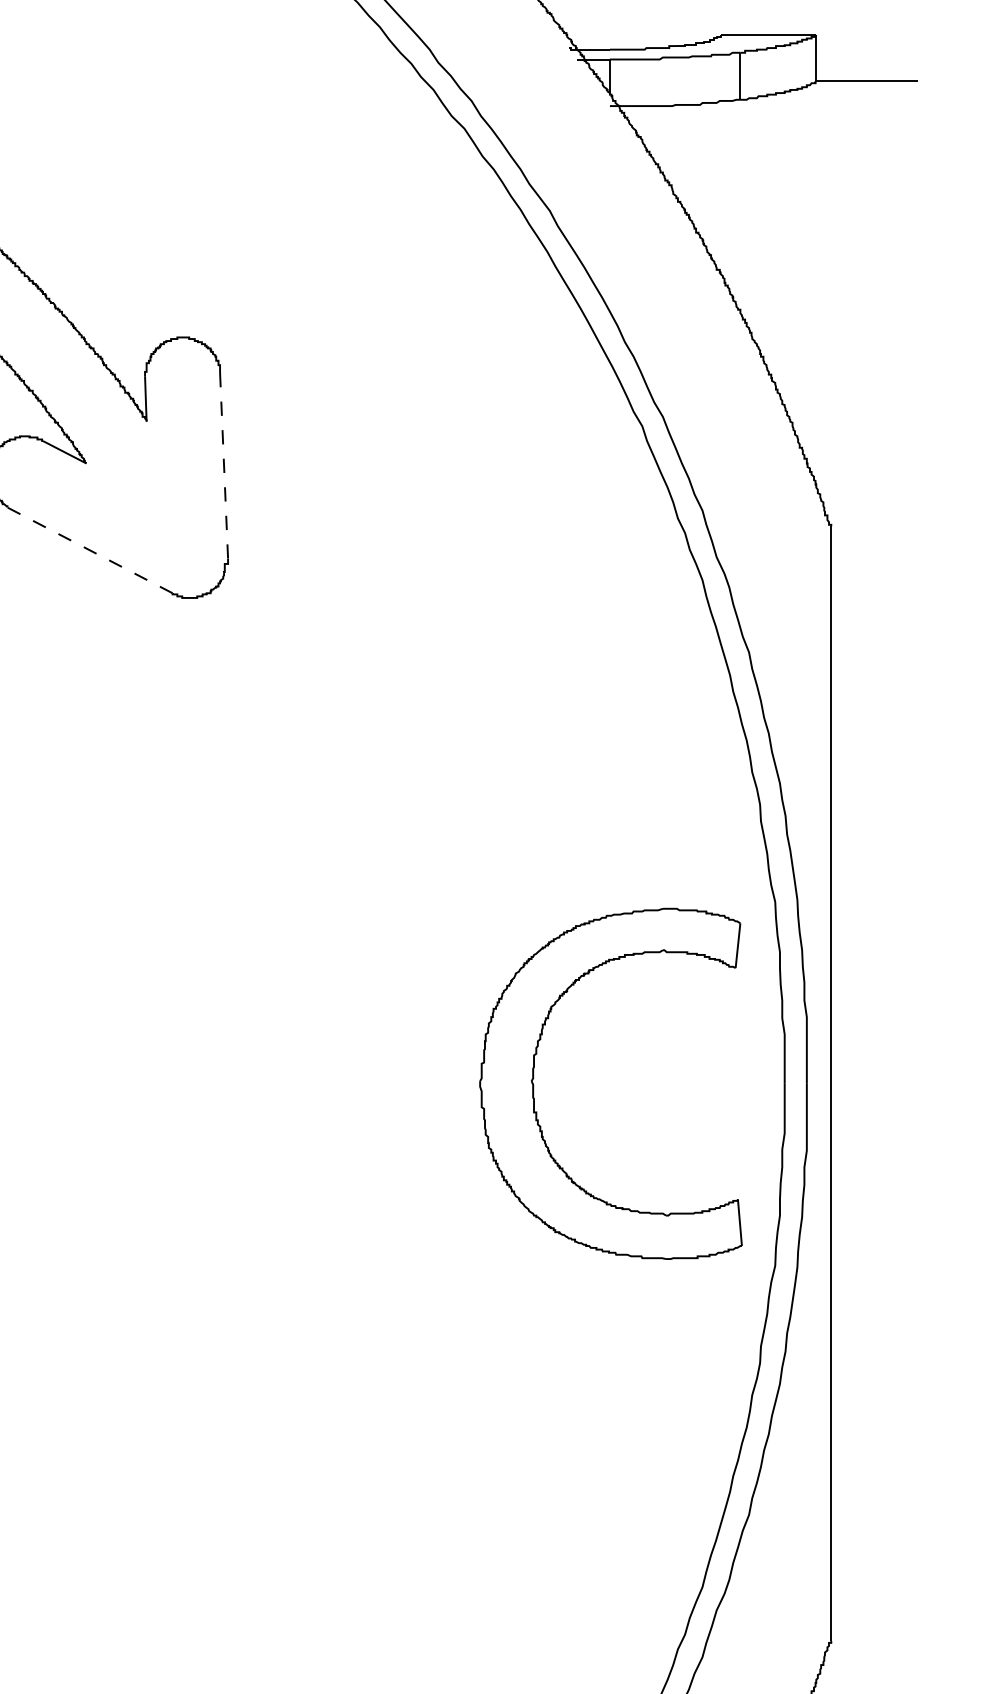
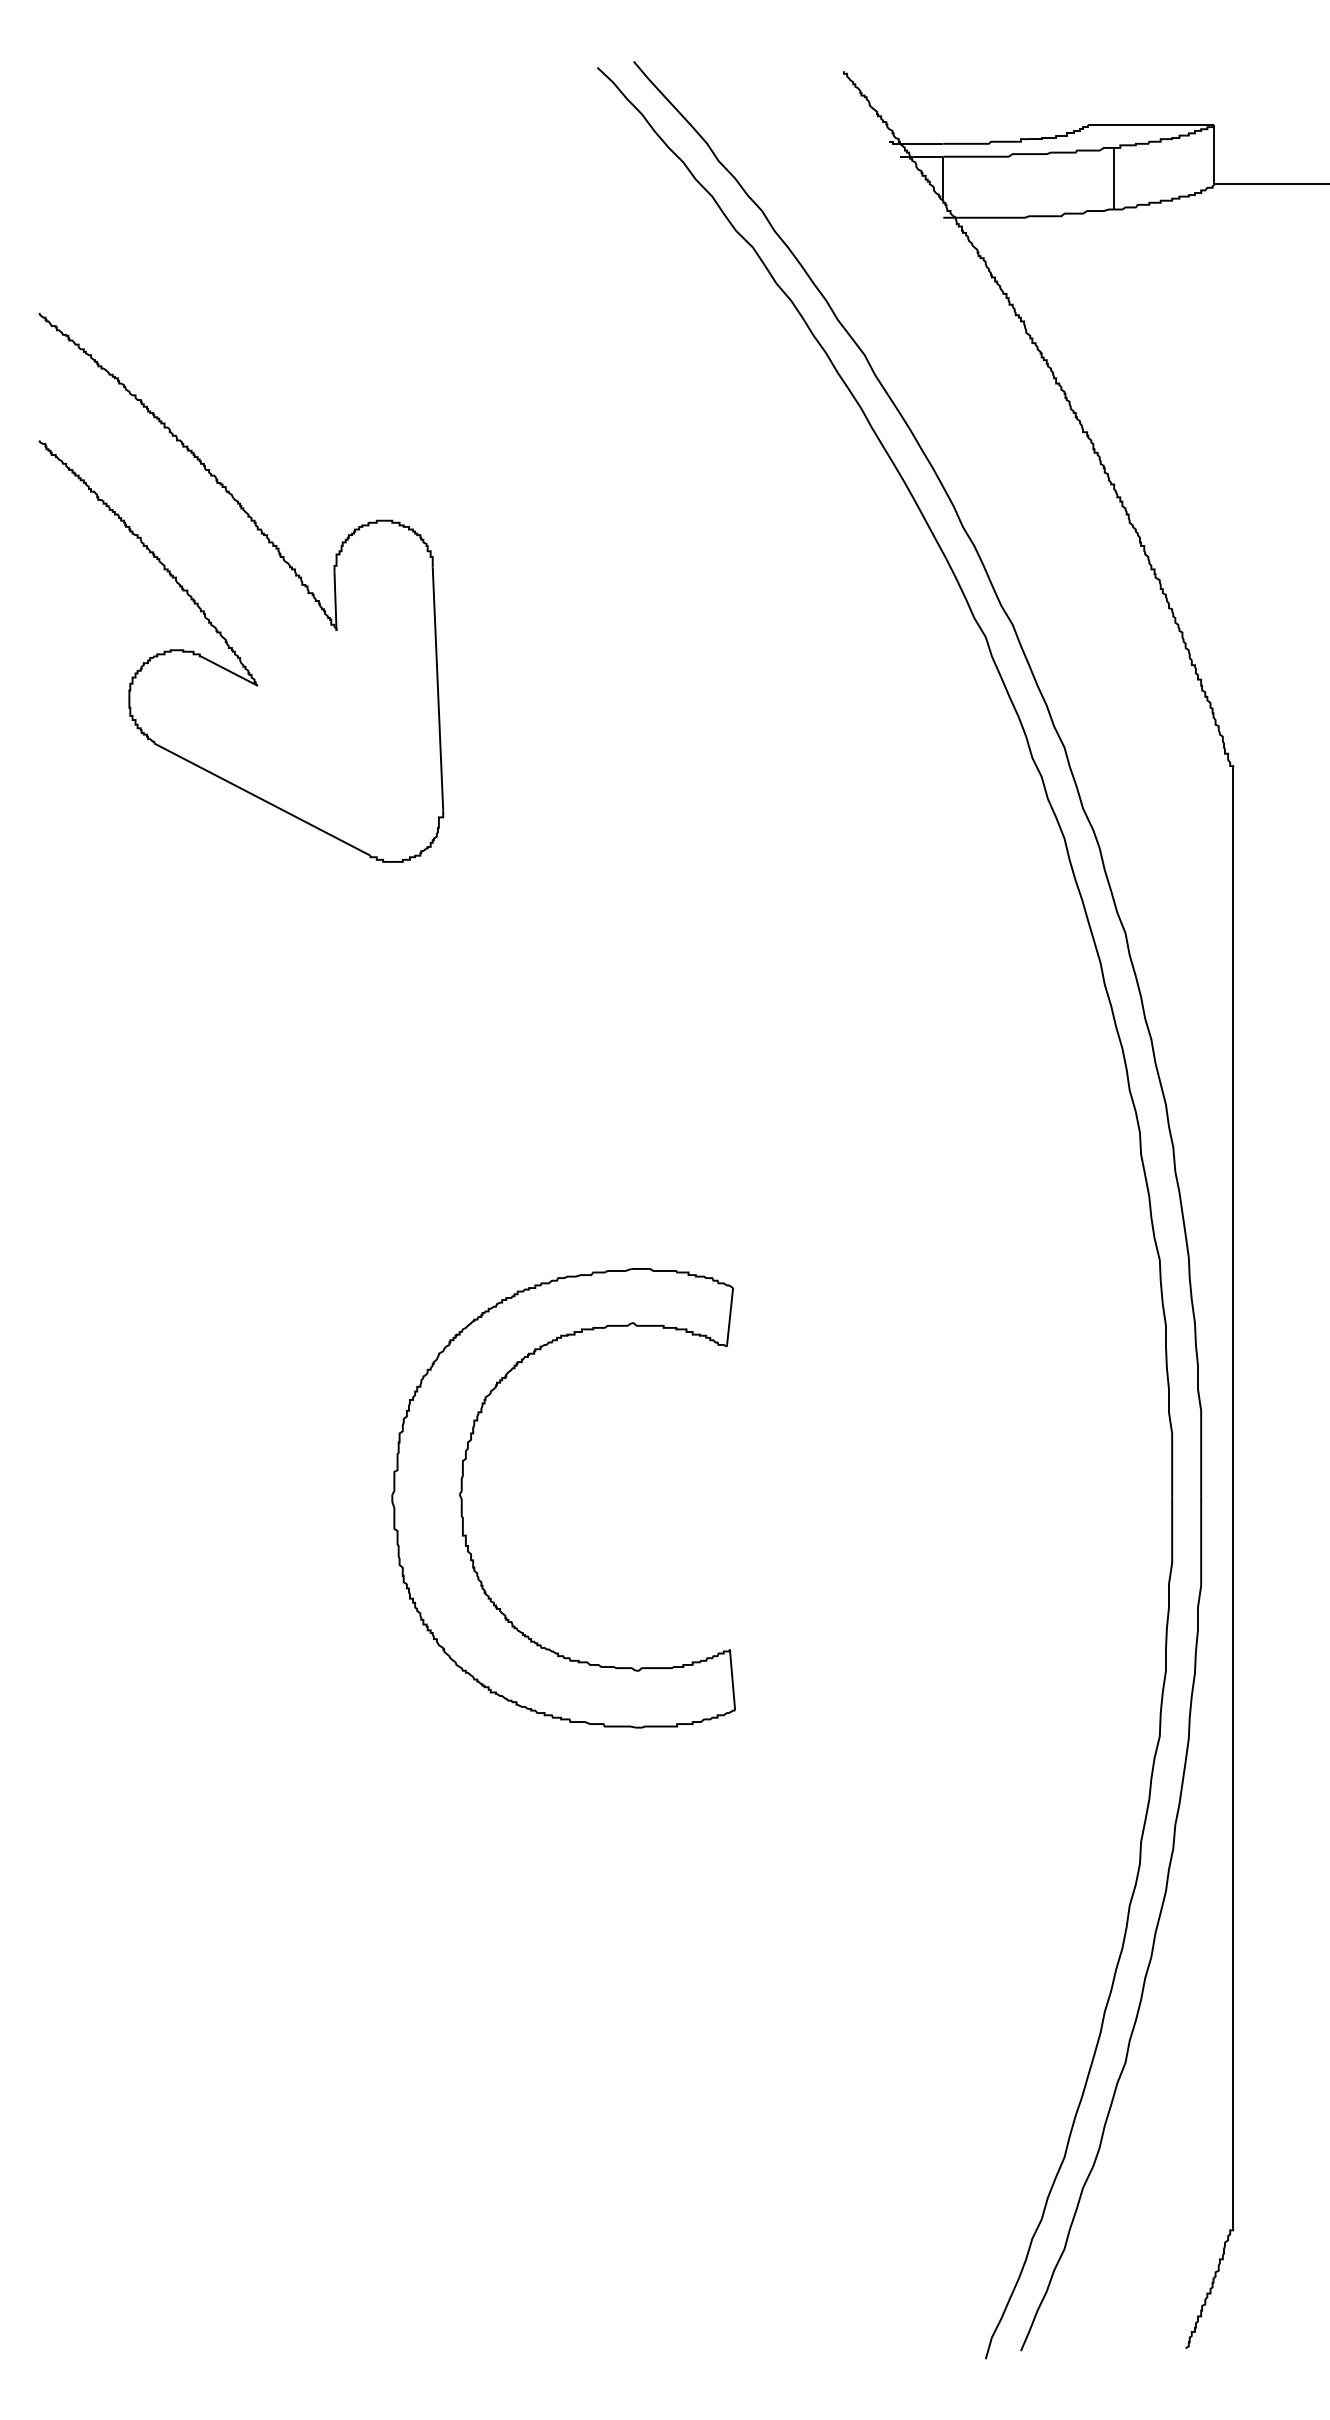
line: (223, 465) -> (437, 688), dashed -> solid
line: (90, 550) -> (262, 799), dashed -> solid
part: (533, 1084) -> (462, 1498), moved

